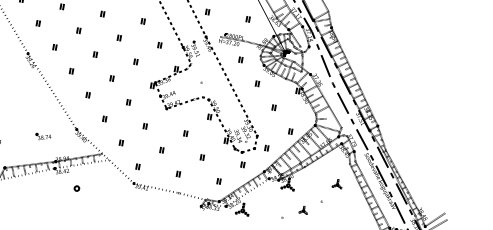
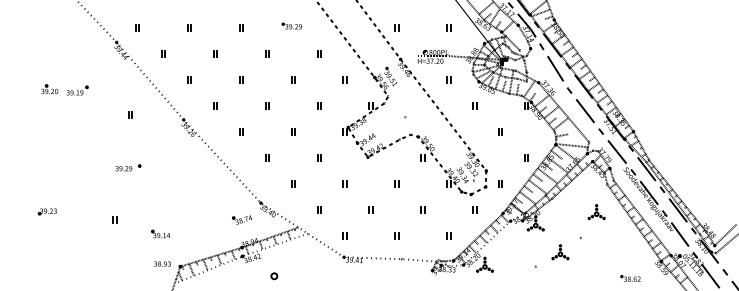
part: (43, 136) -> (242, 219), moved
part: (337, 184) -> (596, 212), size x1.43
part: (303, 210) -> (560, 252), size x1.67

